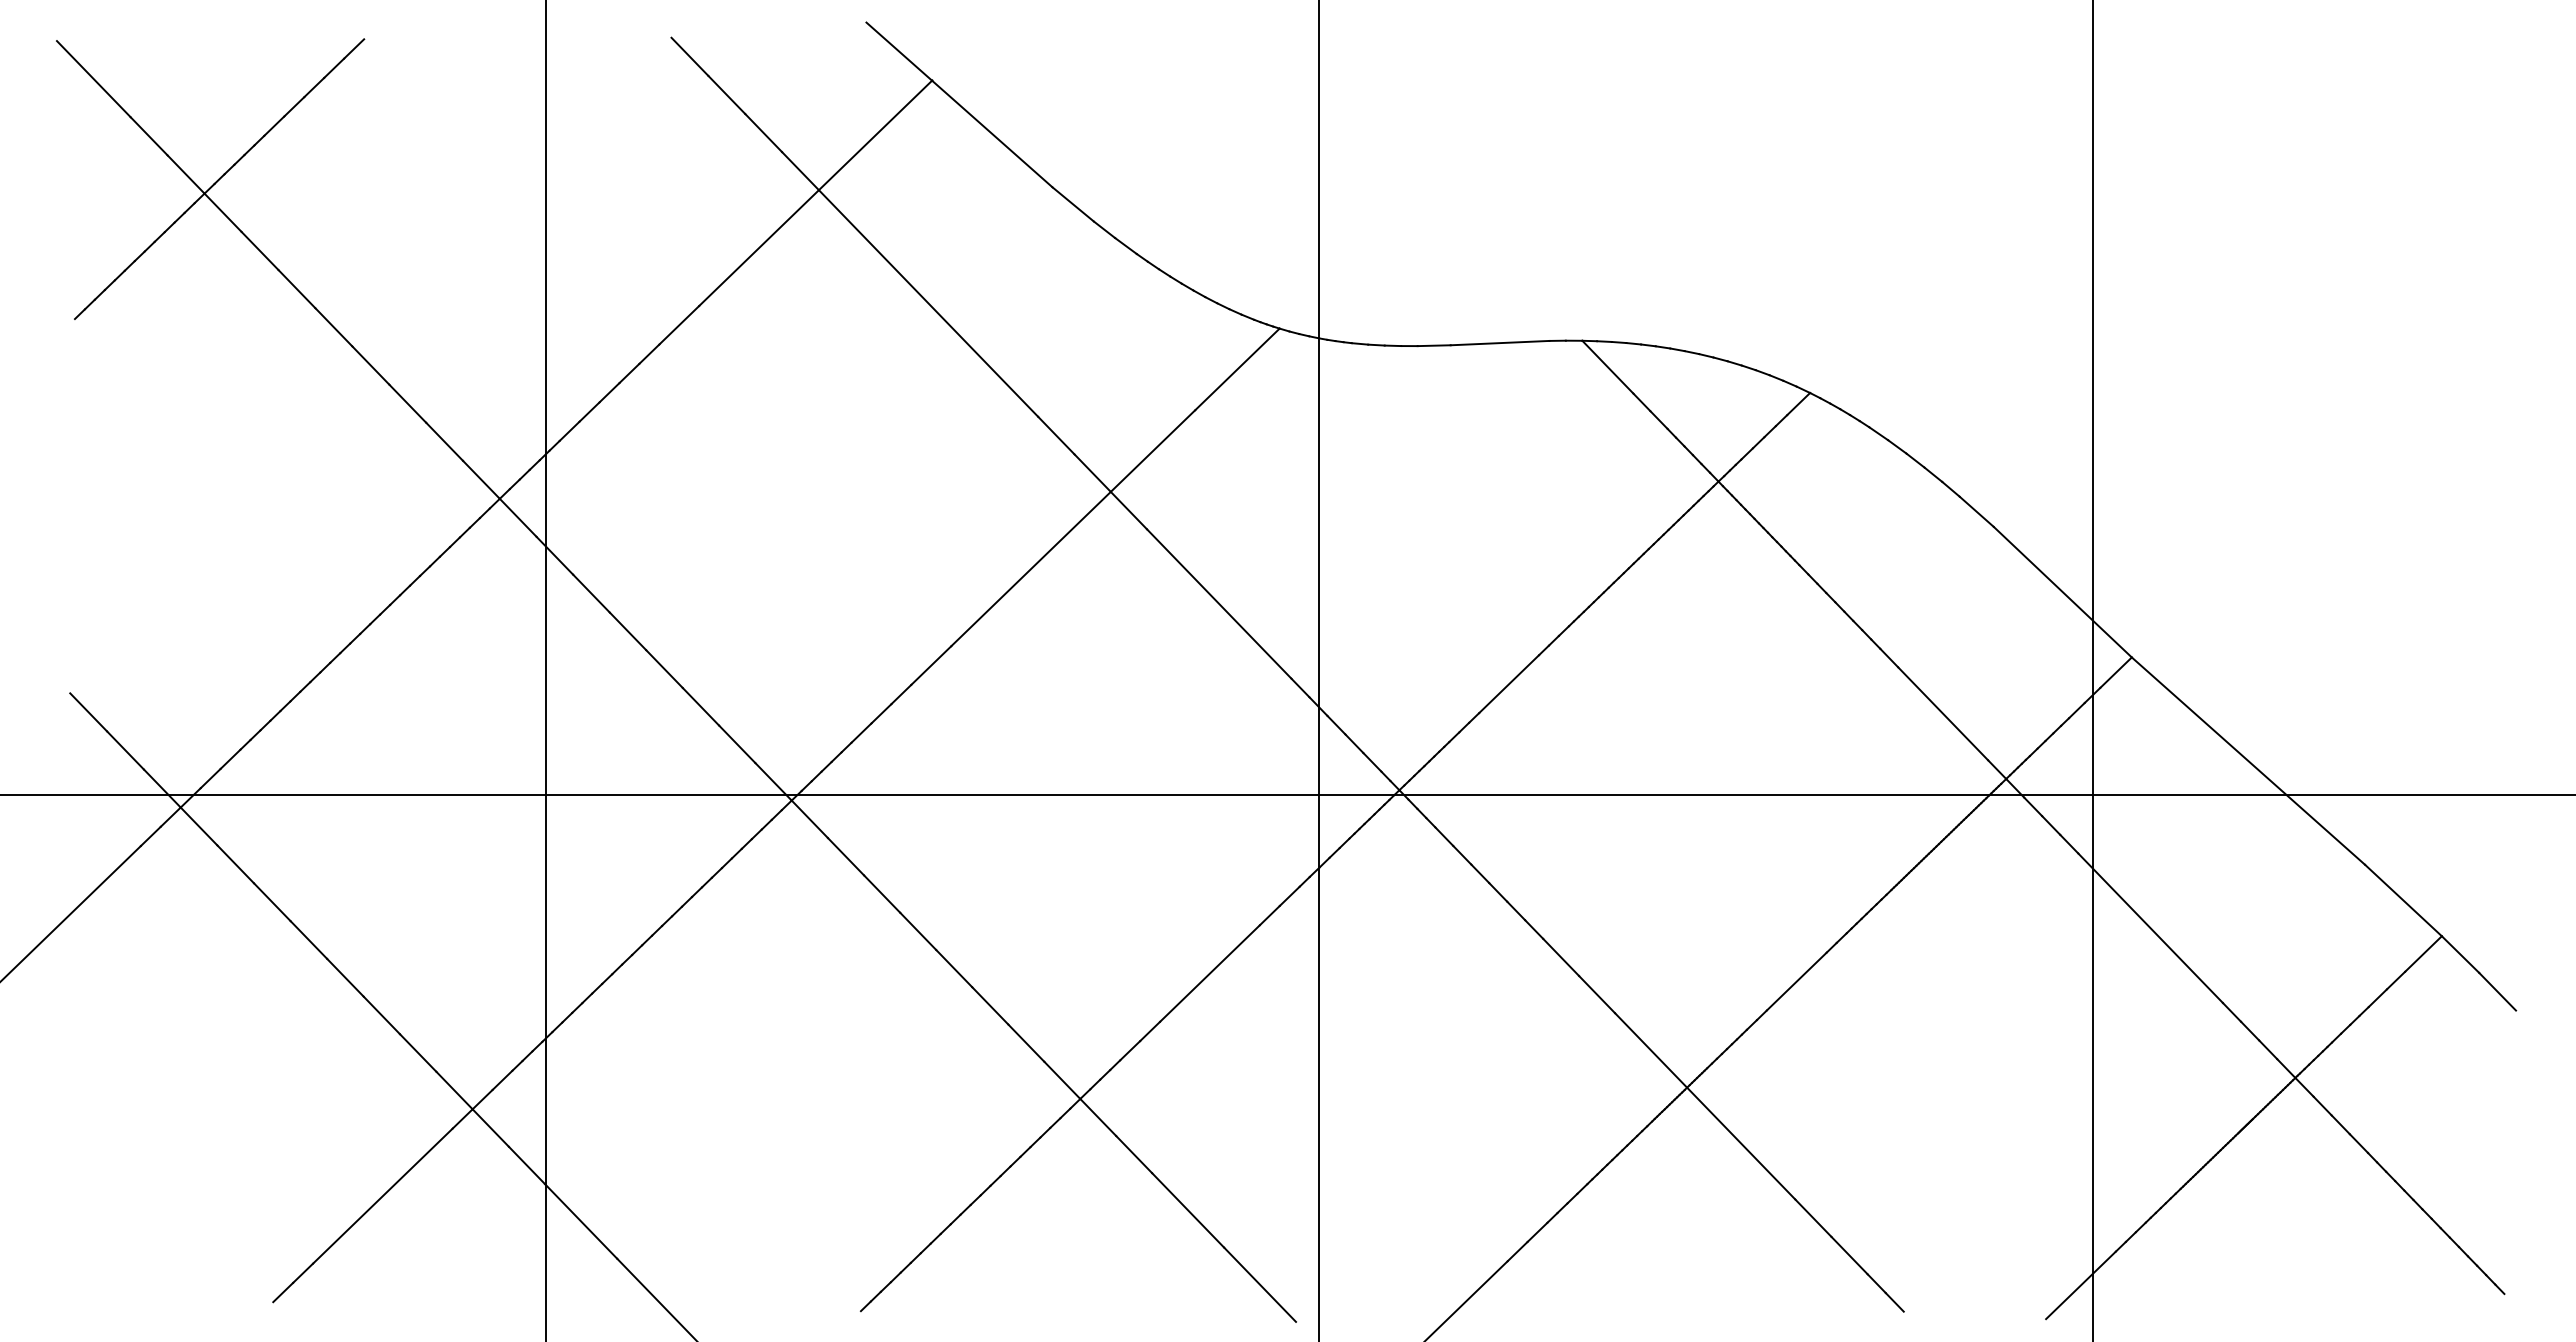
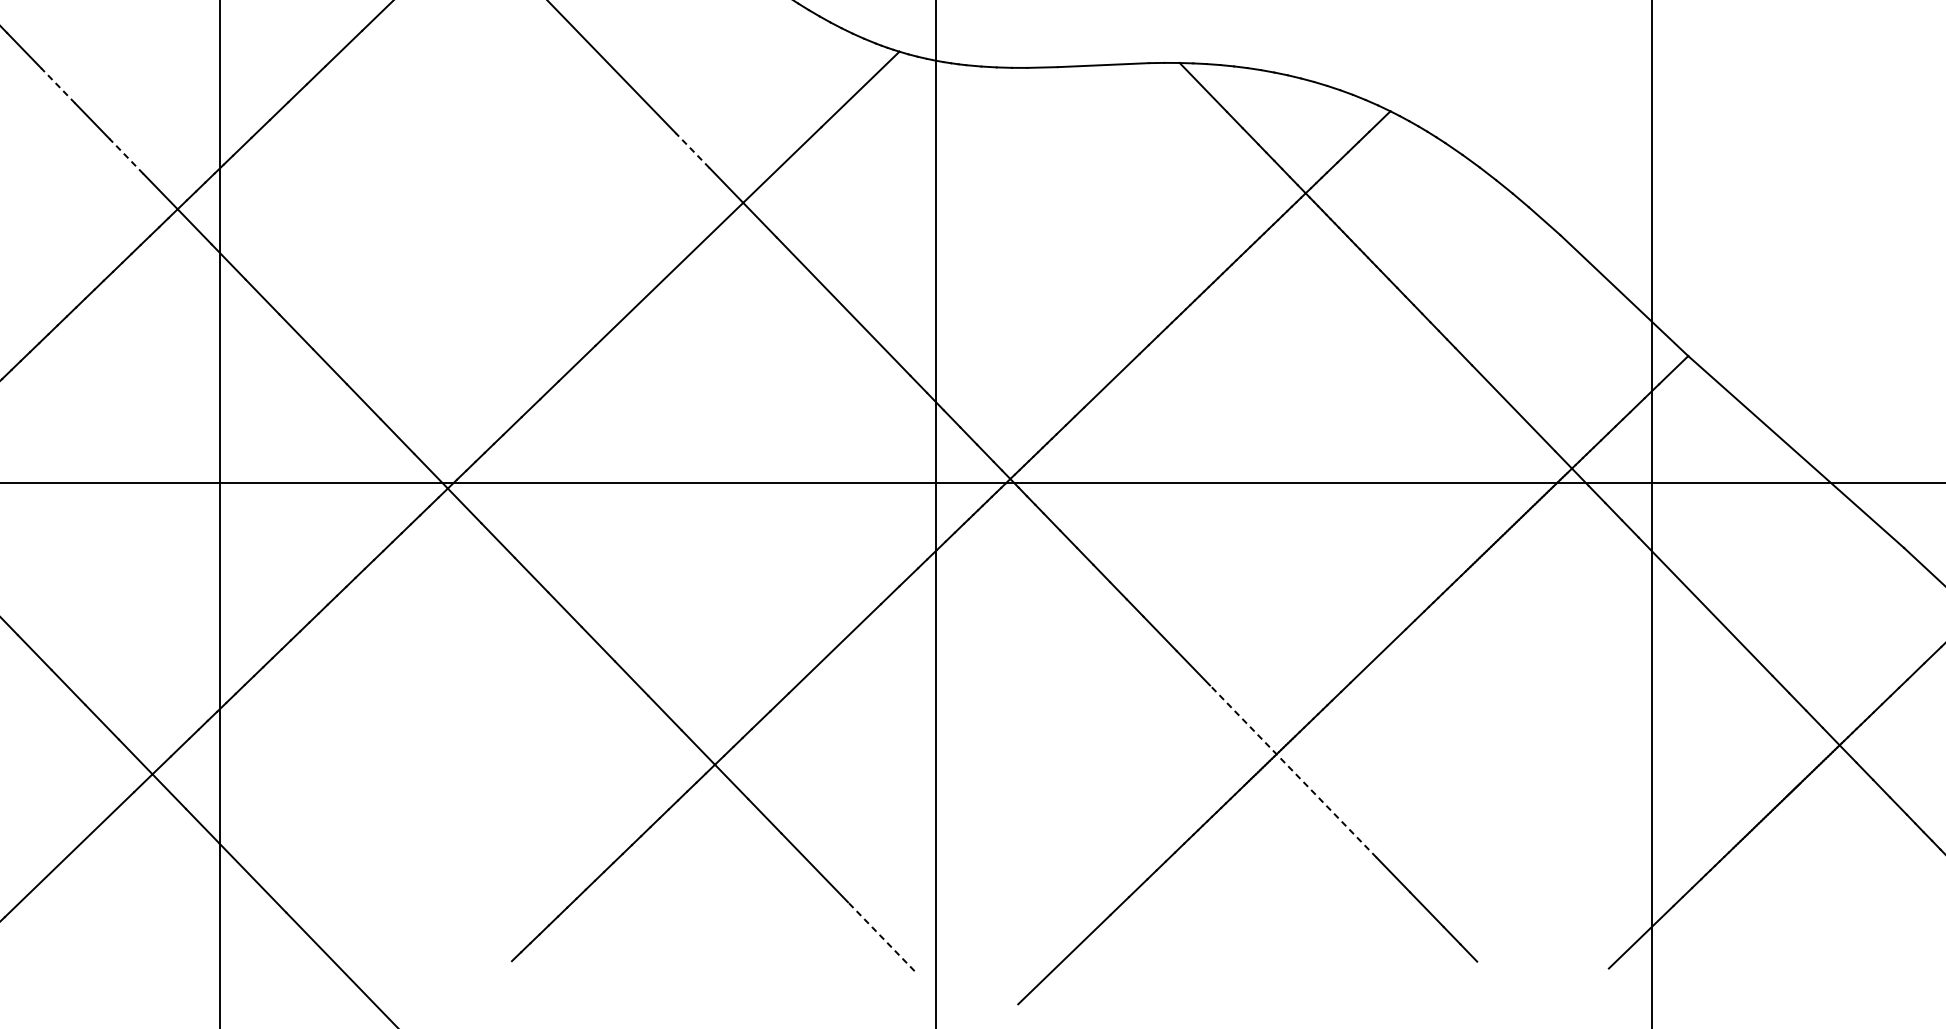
line: (370, 365) -> (57, 85), solid -> dashed
line: (1056, 435) -> (692, 150), solid -> dashed
line: (444, 441) -> (126, 156), solid -> dashed
line: (1705, 1106) -> (1293, 771), solid -> dashed
line: (1260, 1284) -> (881, 936), solid -> dashed

